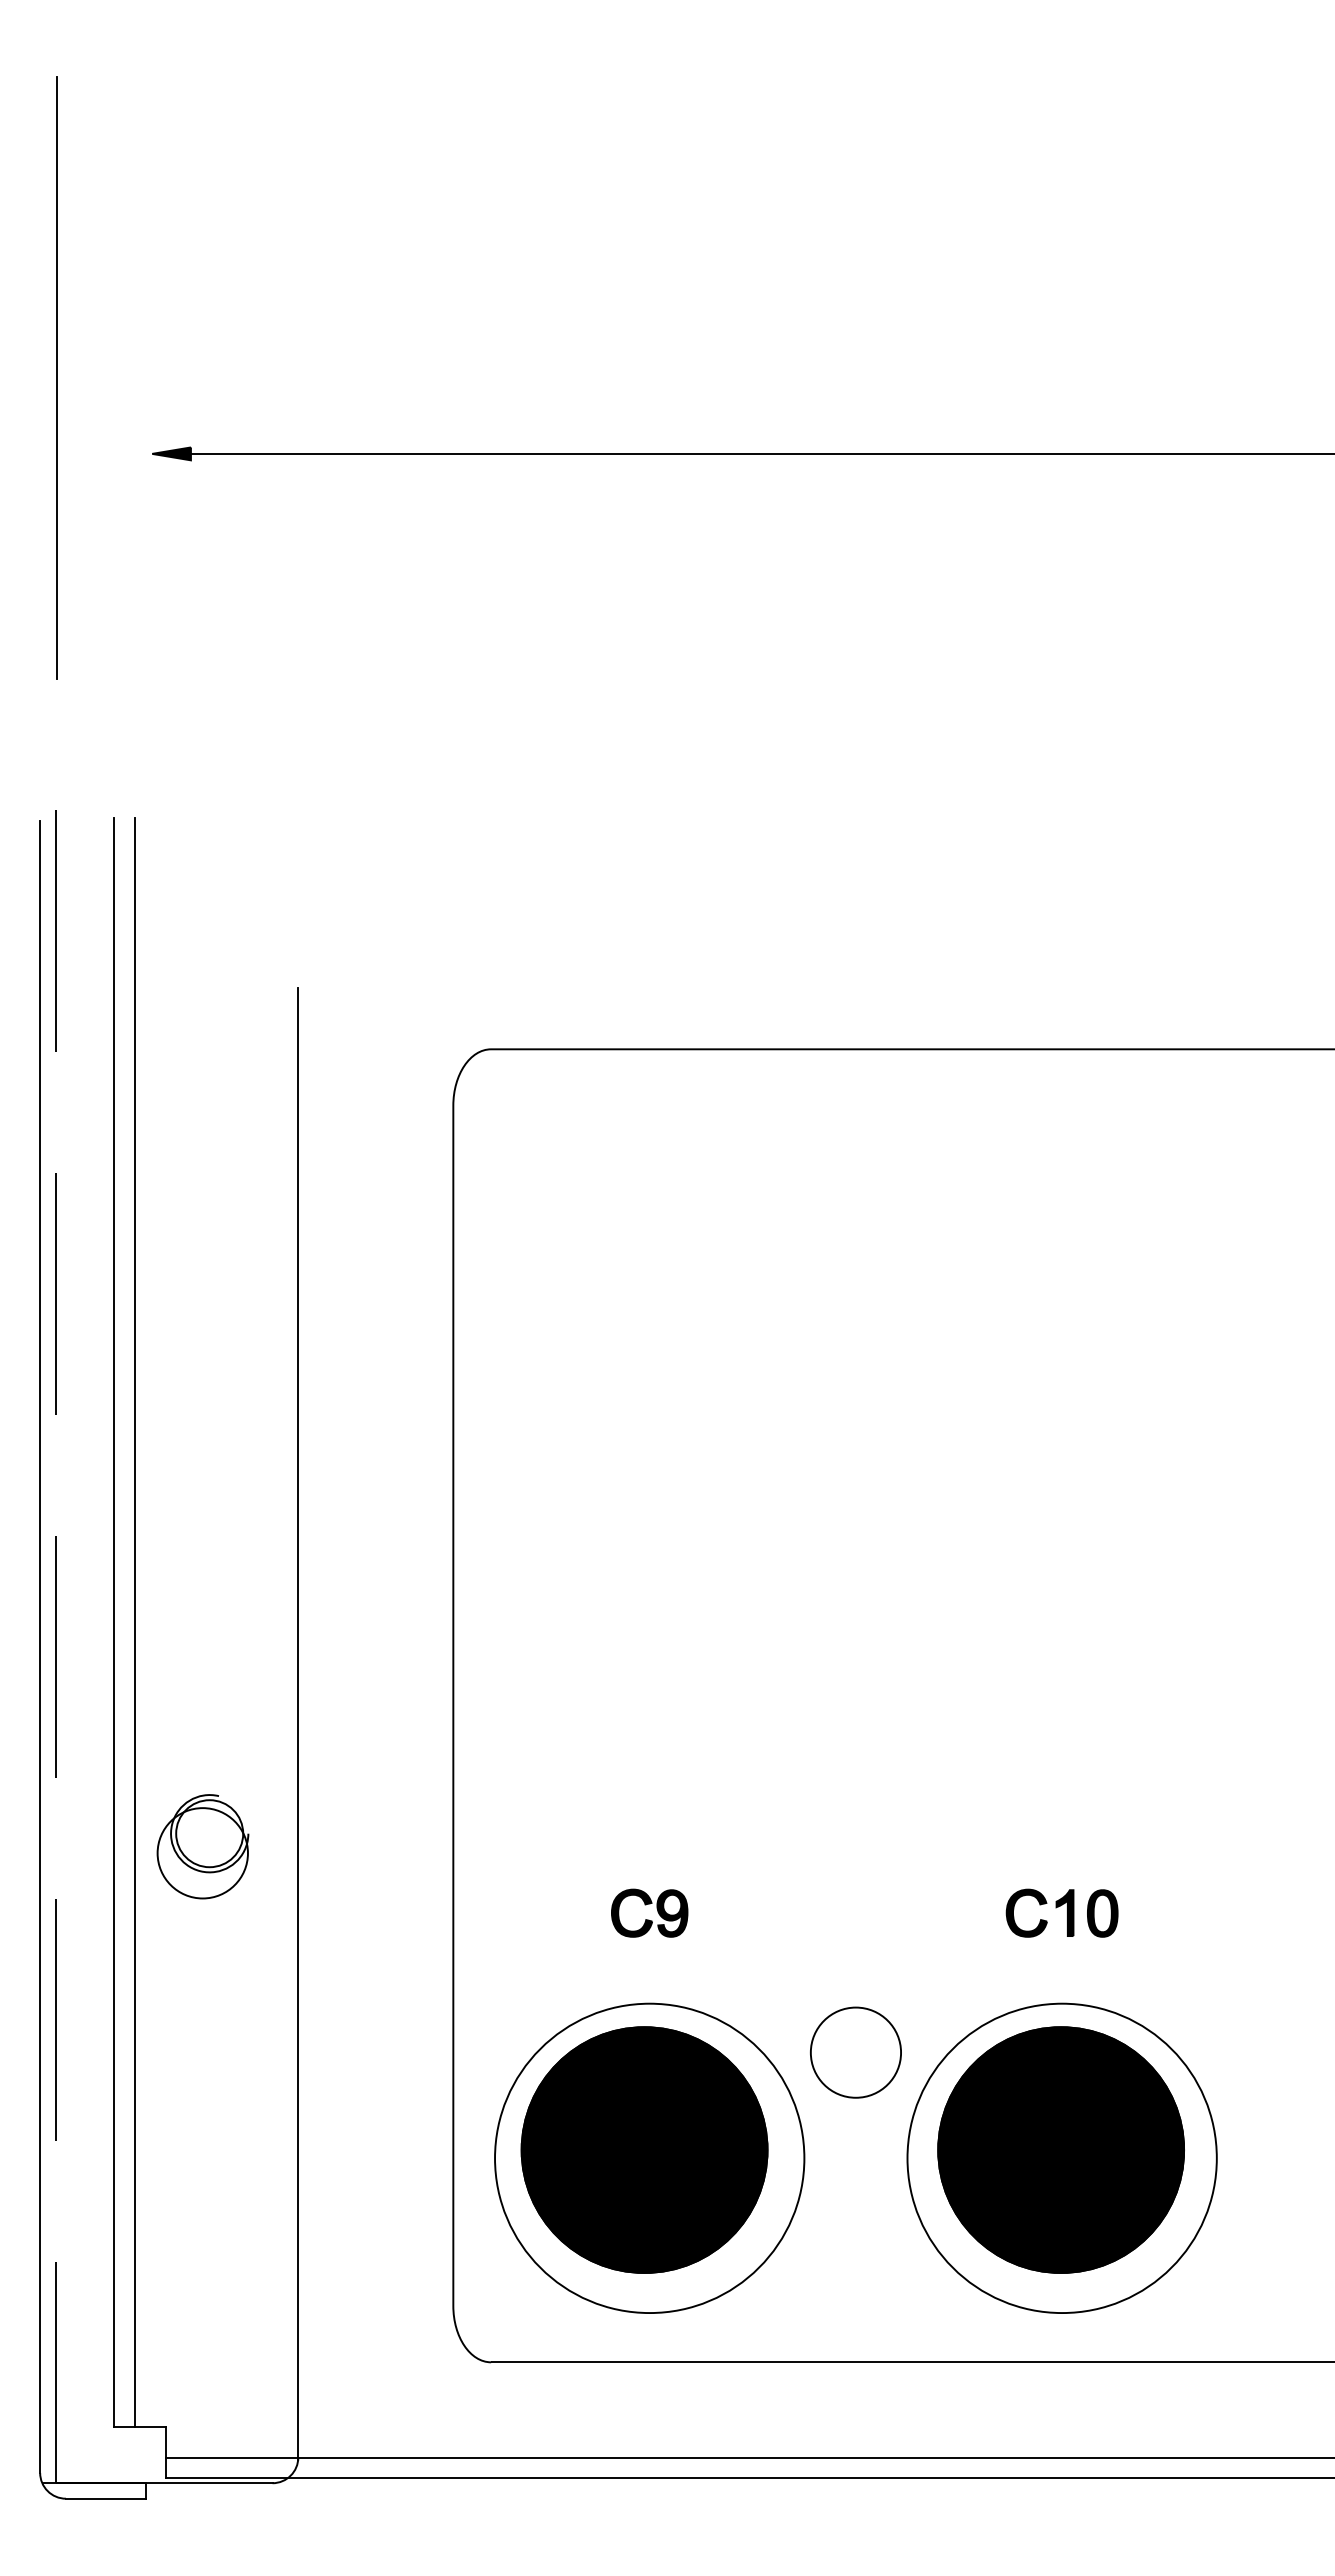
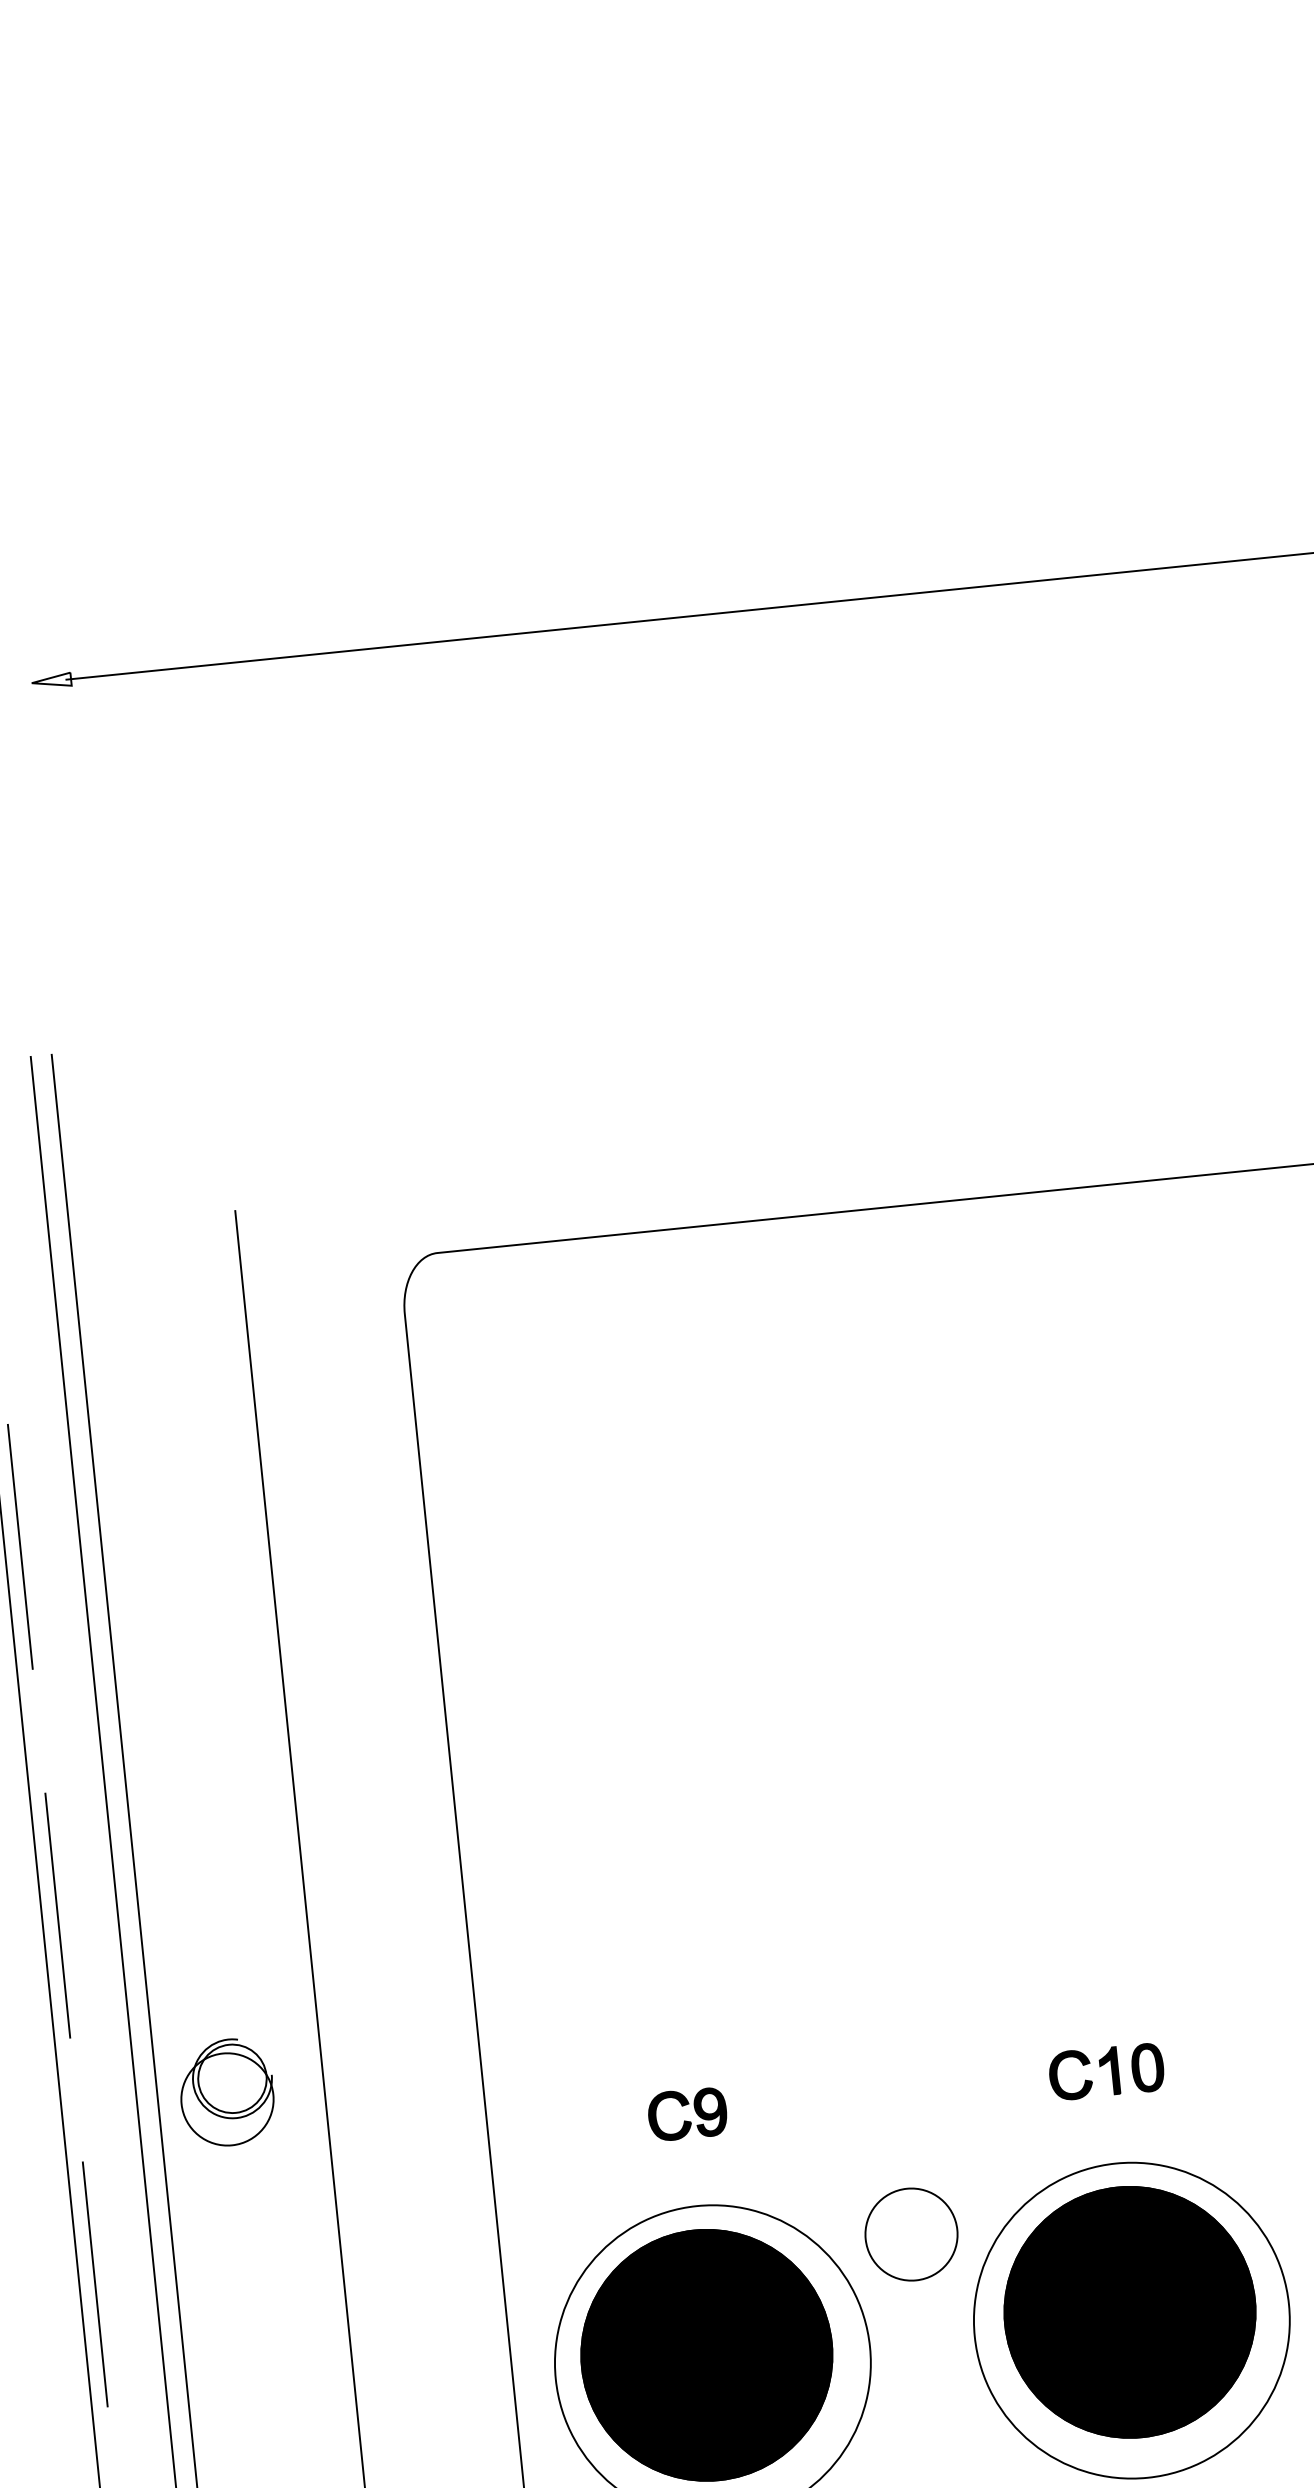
fill: (171, 453) -> (51, 680), removed

